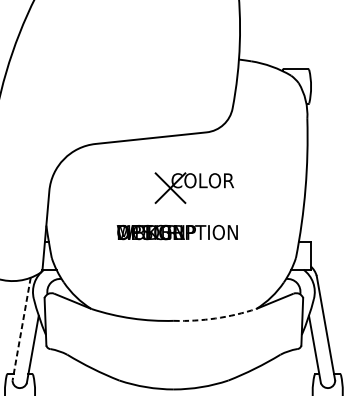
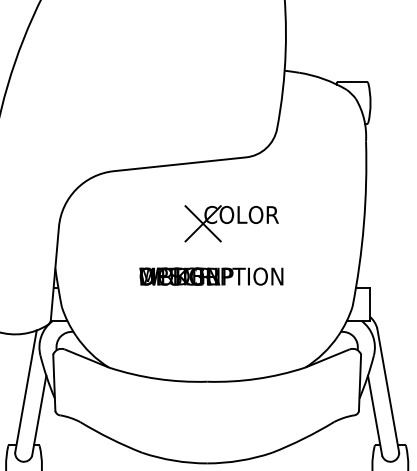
arc: (215, 318) -> (256, 378), dashed -> solid
line: (21, 329) -> (25, 391), dashed -> solid

